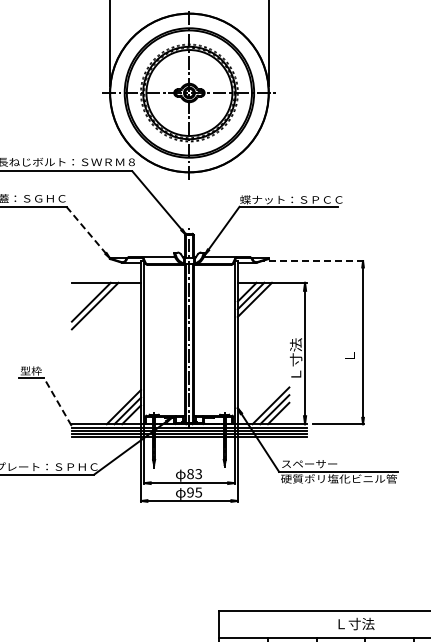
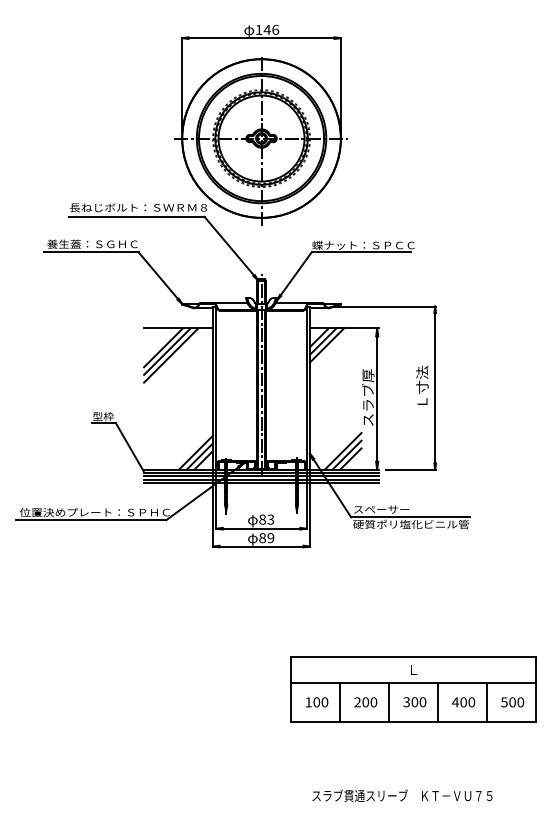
line: (88, 232) -> (160, 278), dashed -> solid
line: (311, 260) -> (383, 306), dashed -> solid
line: (99, 309) -> (171, 355), added
text: (350, 339) -> (422, 385), Ｌ -> Ｌ寸法
text: (296, 351) -> (368, 397), Ｌ寸法 -> スラブ厚
line: (57, 401) -> (129, 447), dashed -> solid
text: (194, 492) -> (266, 538), 95 -> 89
text: (356, 623) -> (428, 669), Ｌ寸法 -> Ｌ

